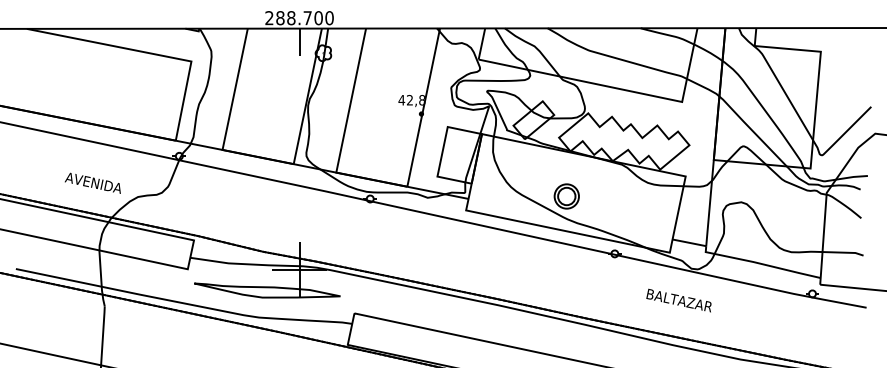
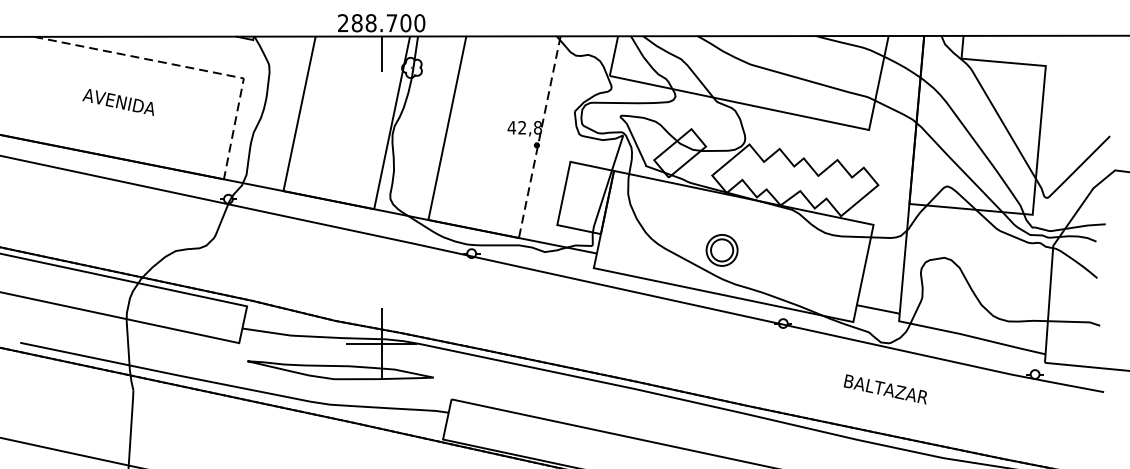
line: (149, 53) -> (190, 68), solid -> dashed
line: (423, 107) -> (539, 137), solid -> dashed
text: (92, 182) -> (117, 101), moved
text: (678, 300) -> (884, 389), moved

